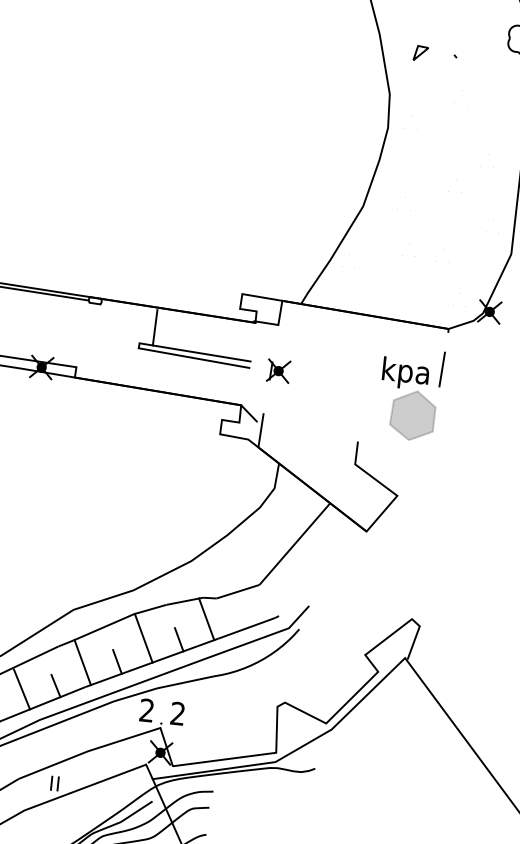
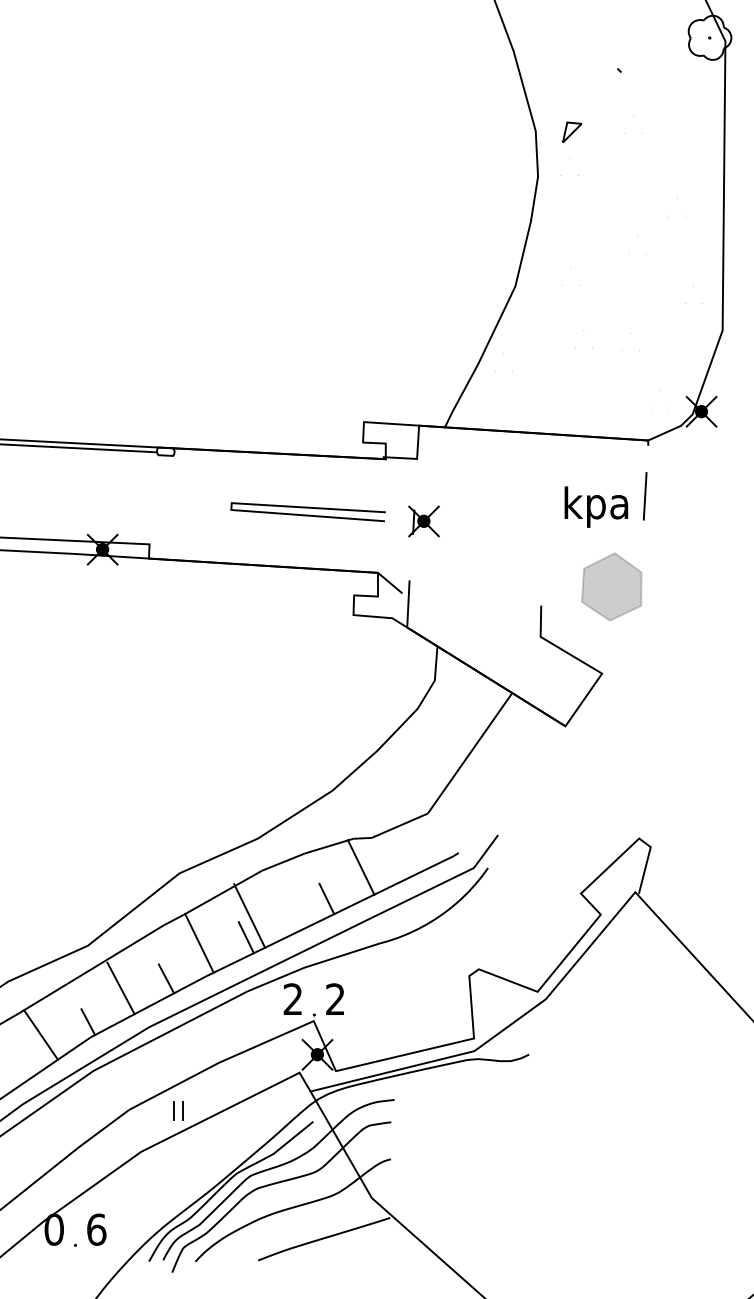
part: (421, 52) -> (572, 131), moved
line: (155, 327) -> (250, 479), removed
part: (412, 415) -> (611, 586), moved
line: (143, 637) -> (249, 915), moved

